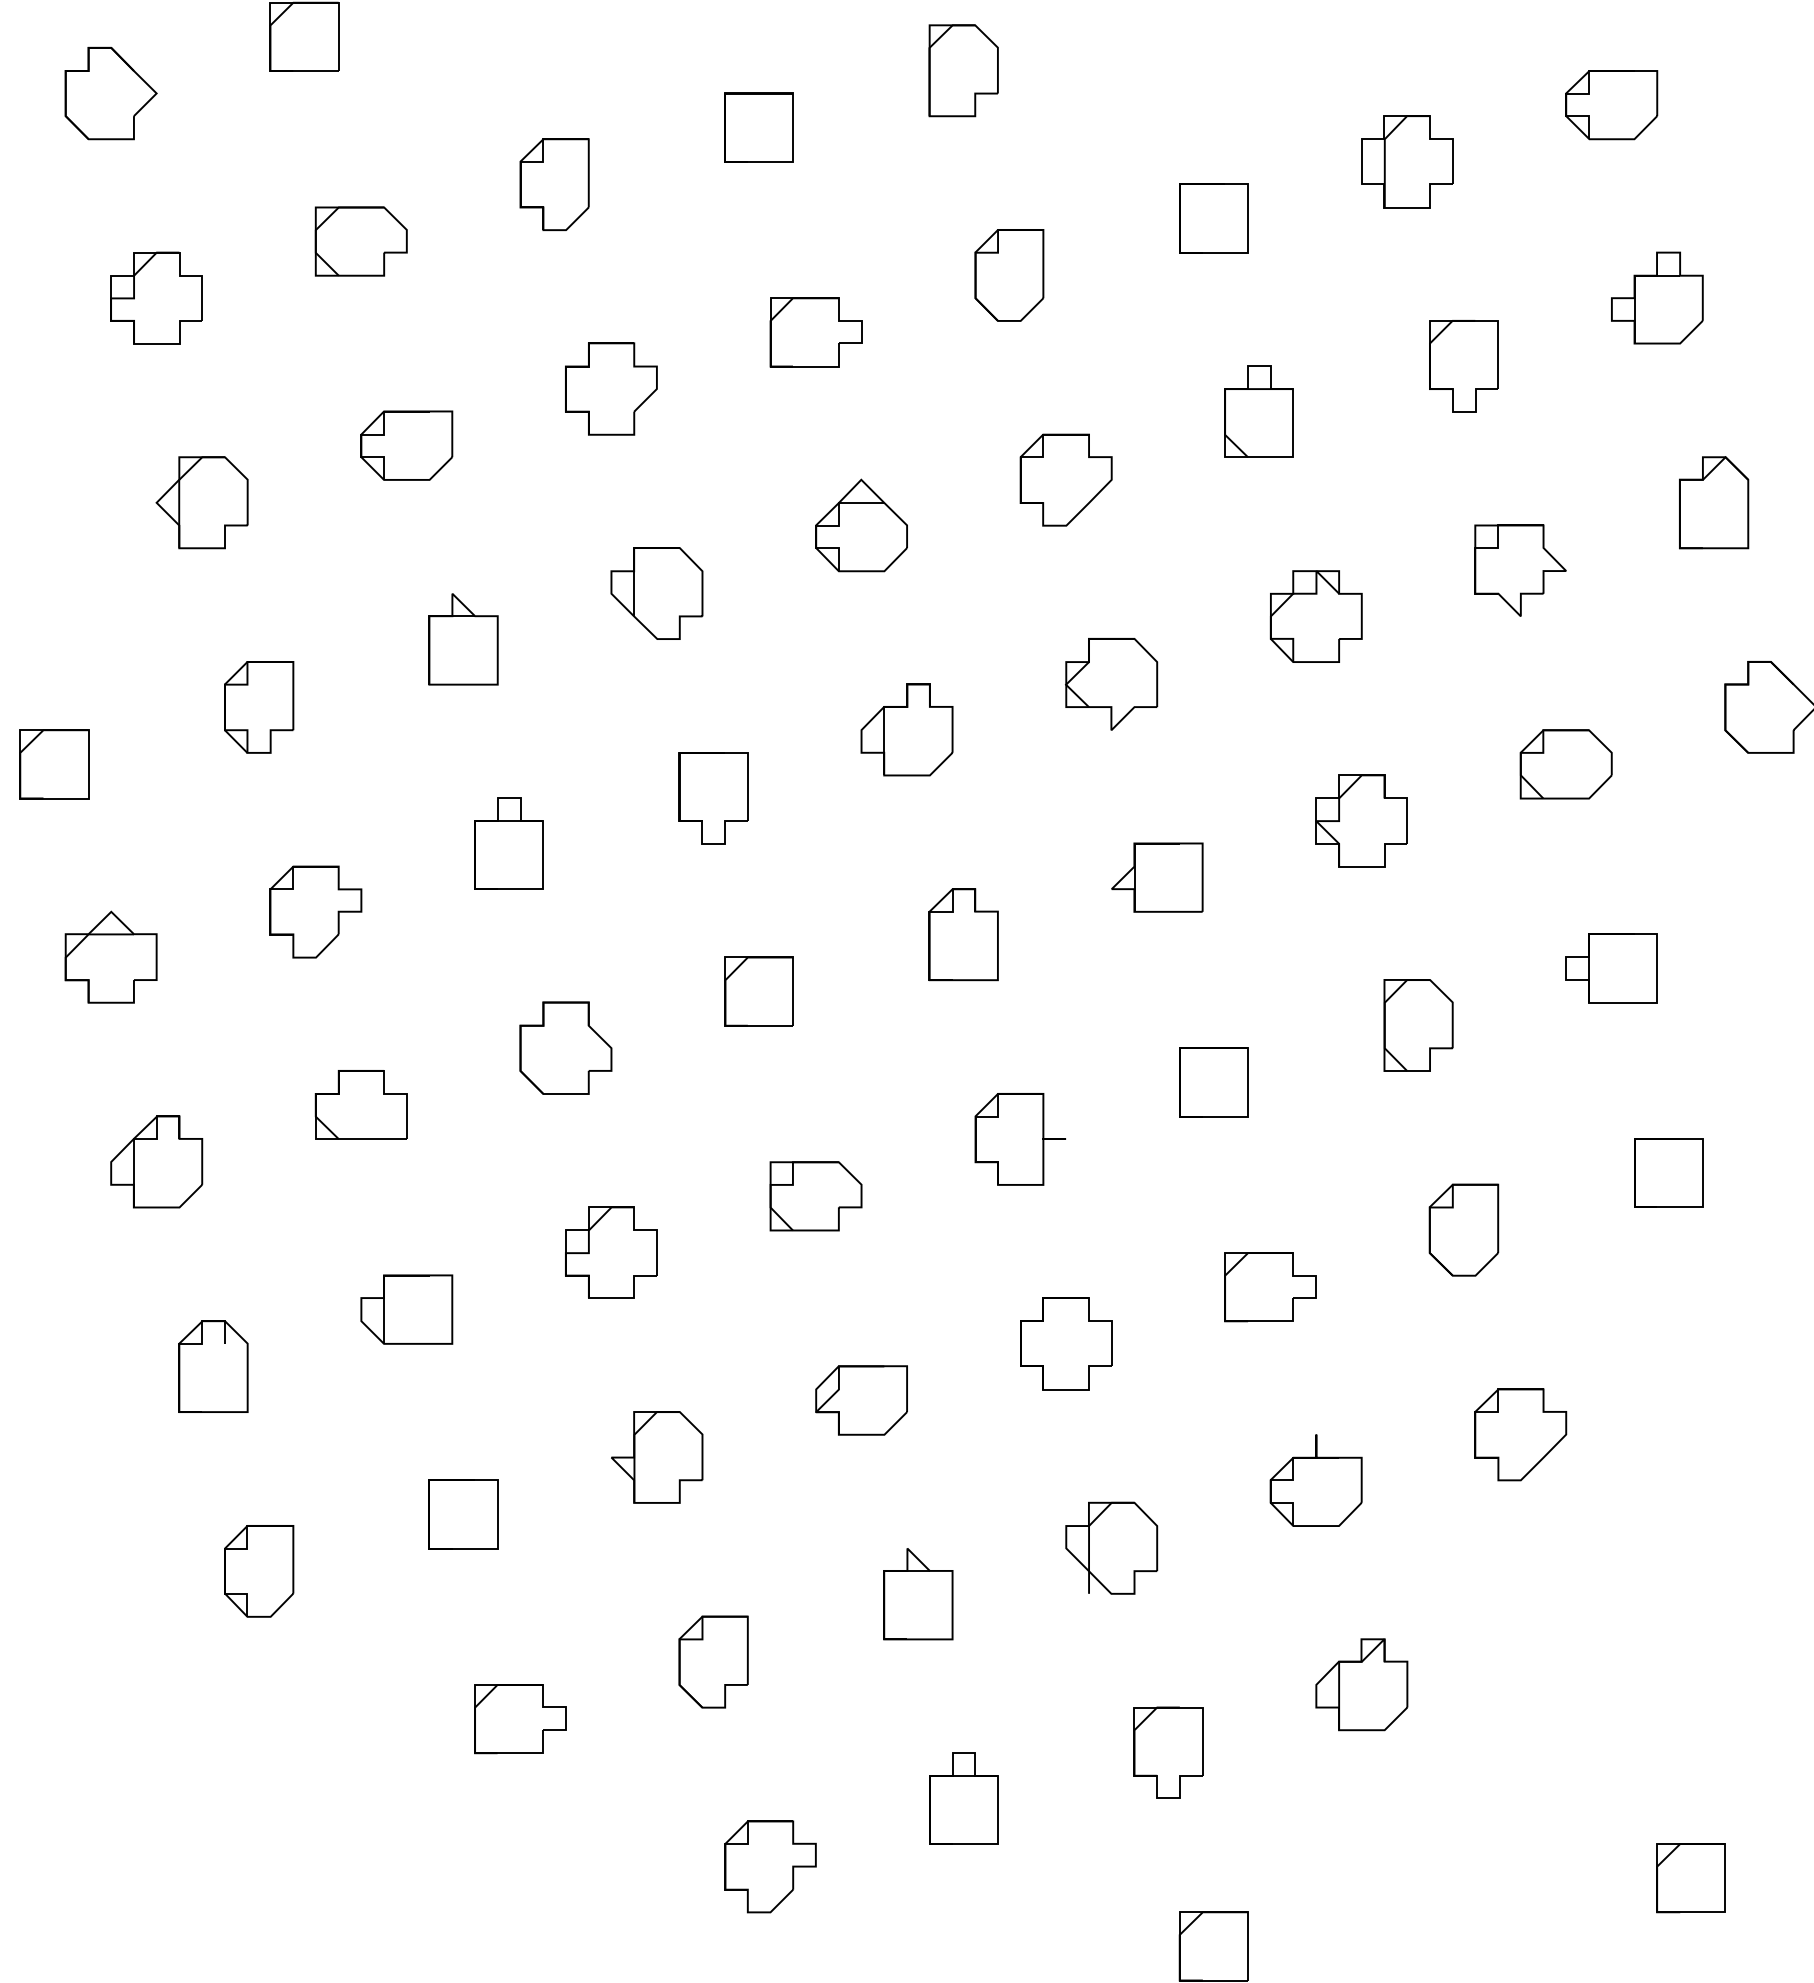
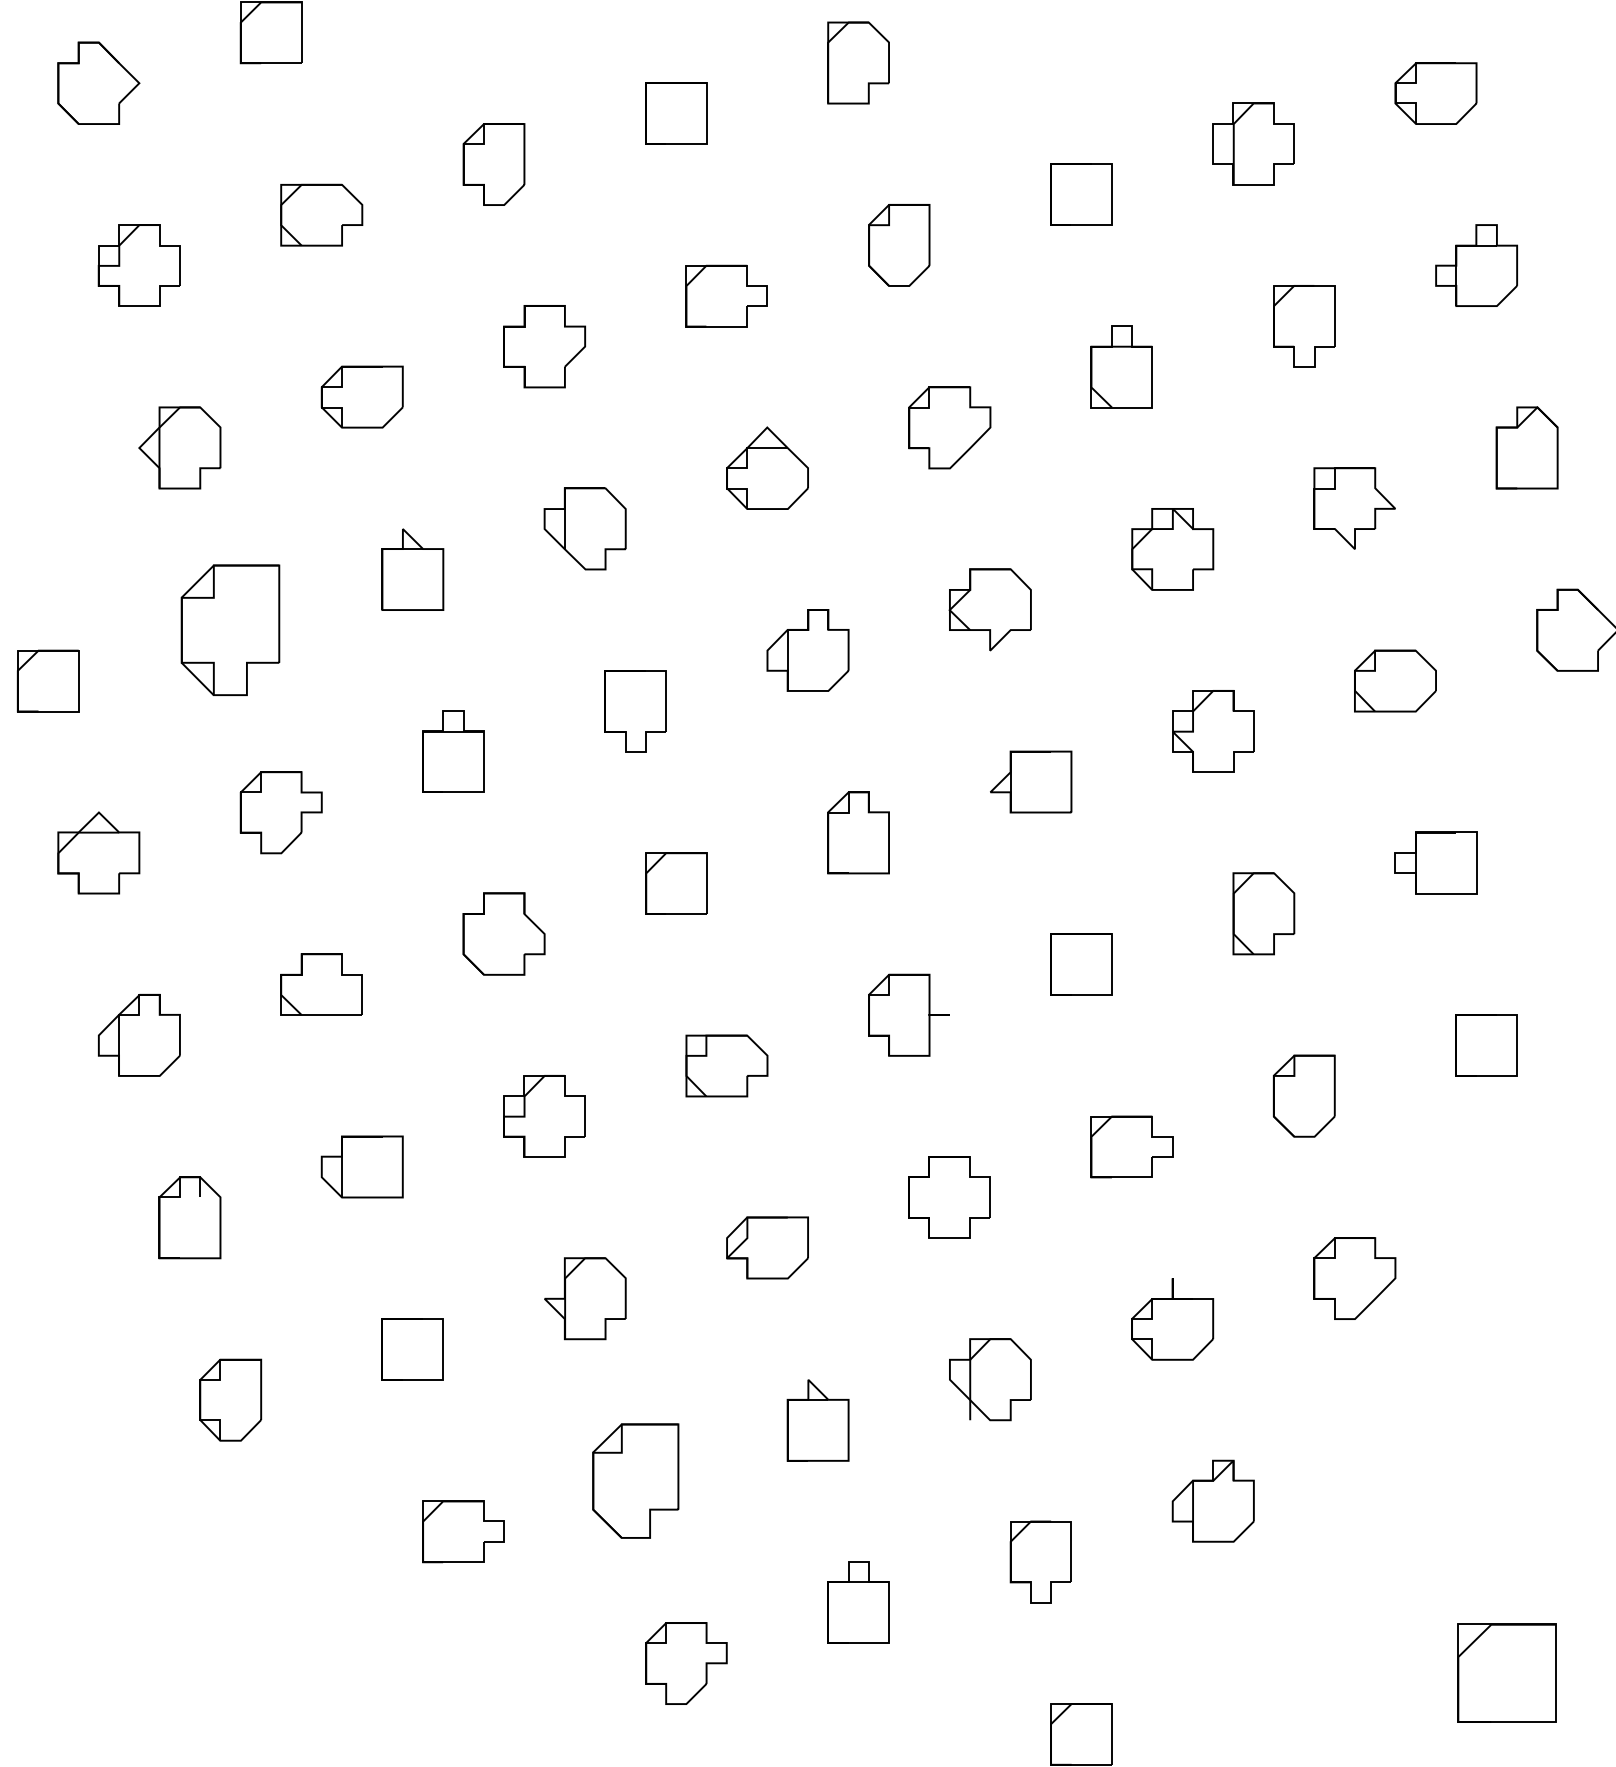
part: (259, 707) -> (231, 630), size x1.6
part: (713, 1661) -> (635, 1480), size x1.4
part: (1690, 1878) -> (1506, 1673), size x1.6

